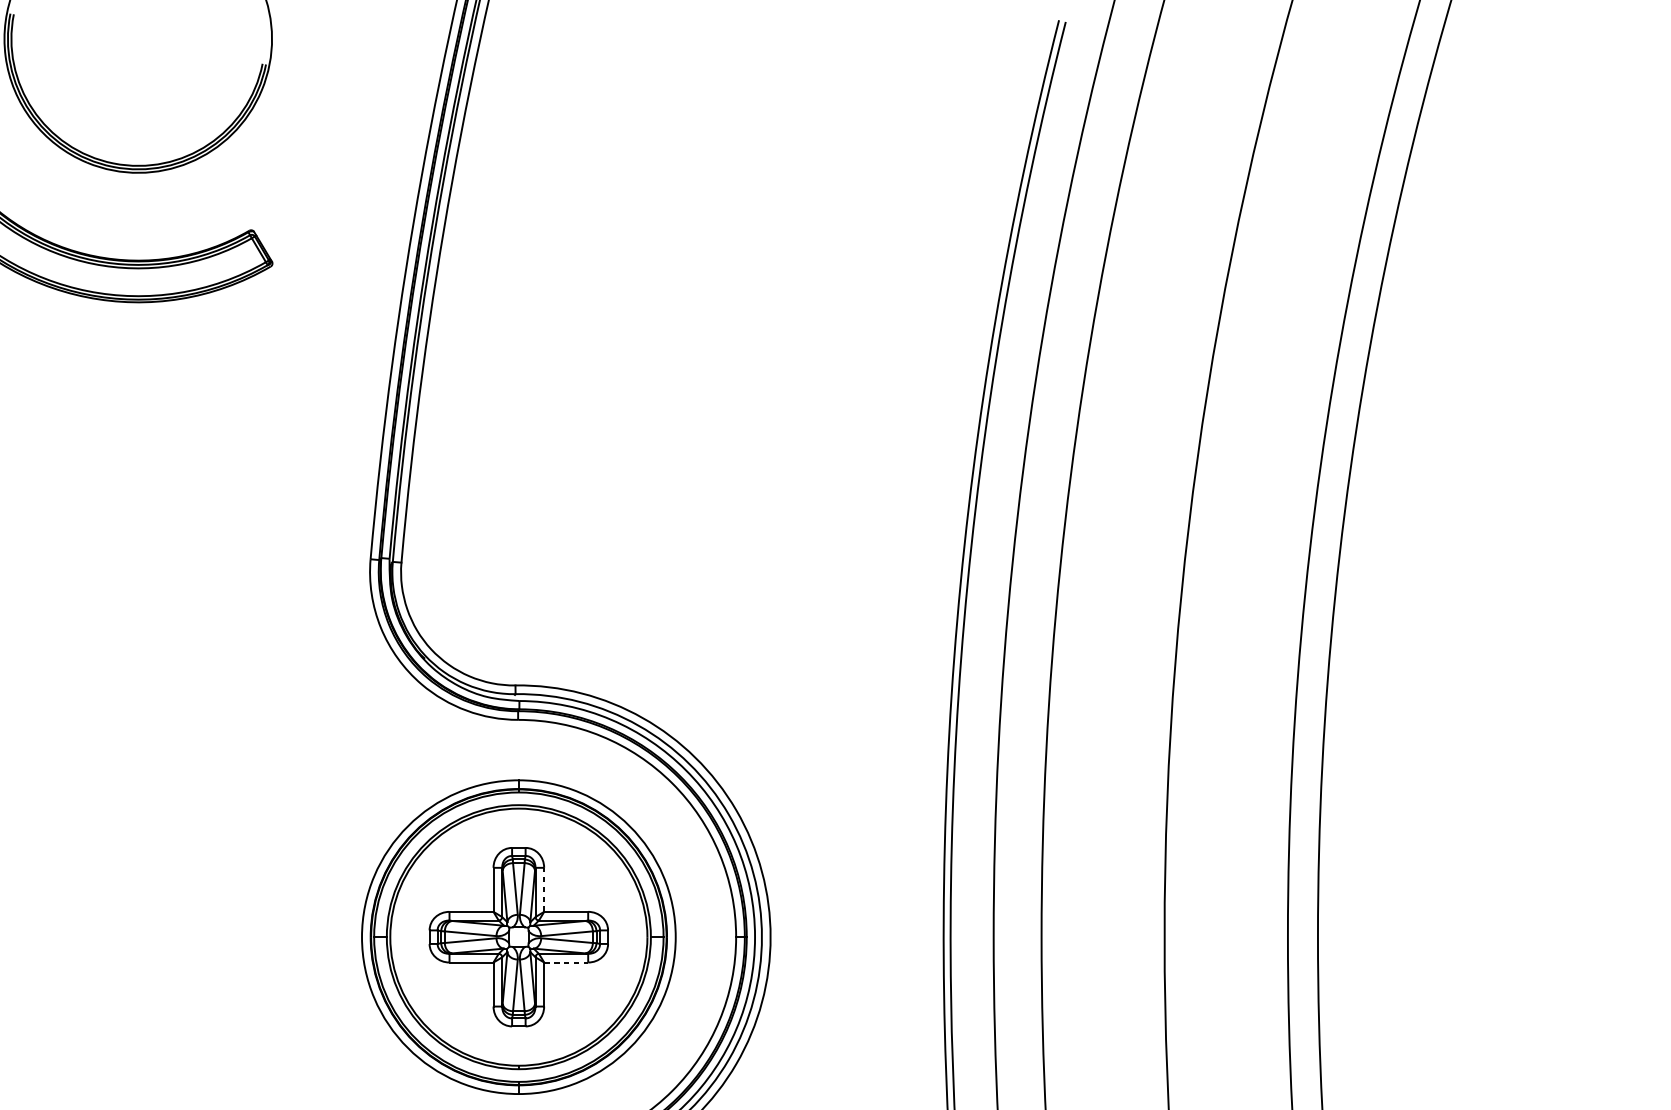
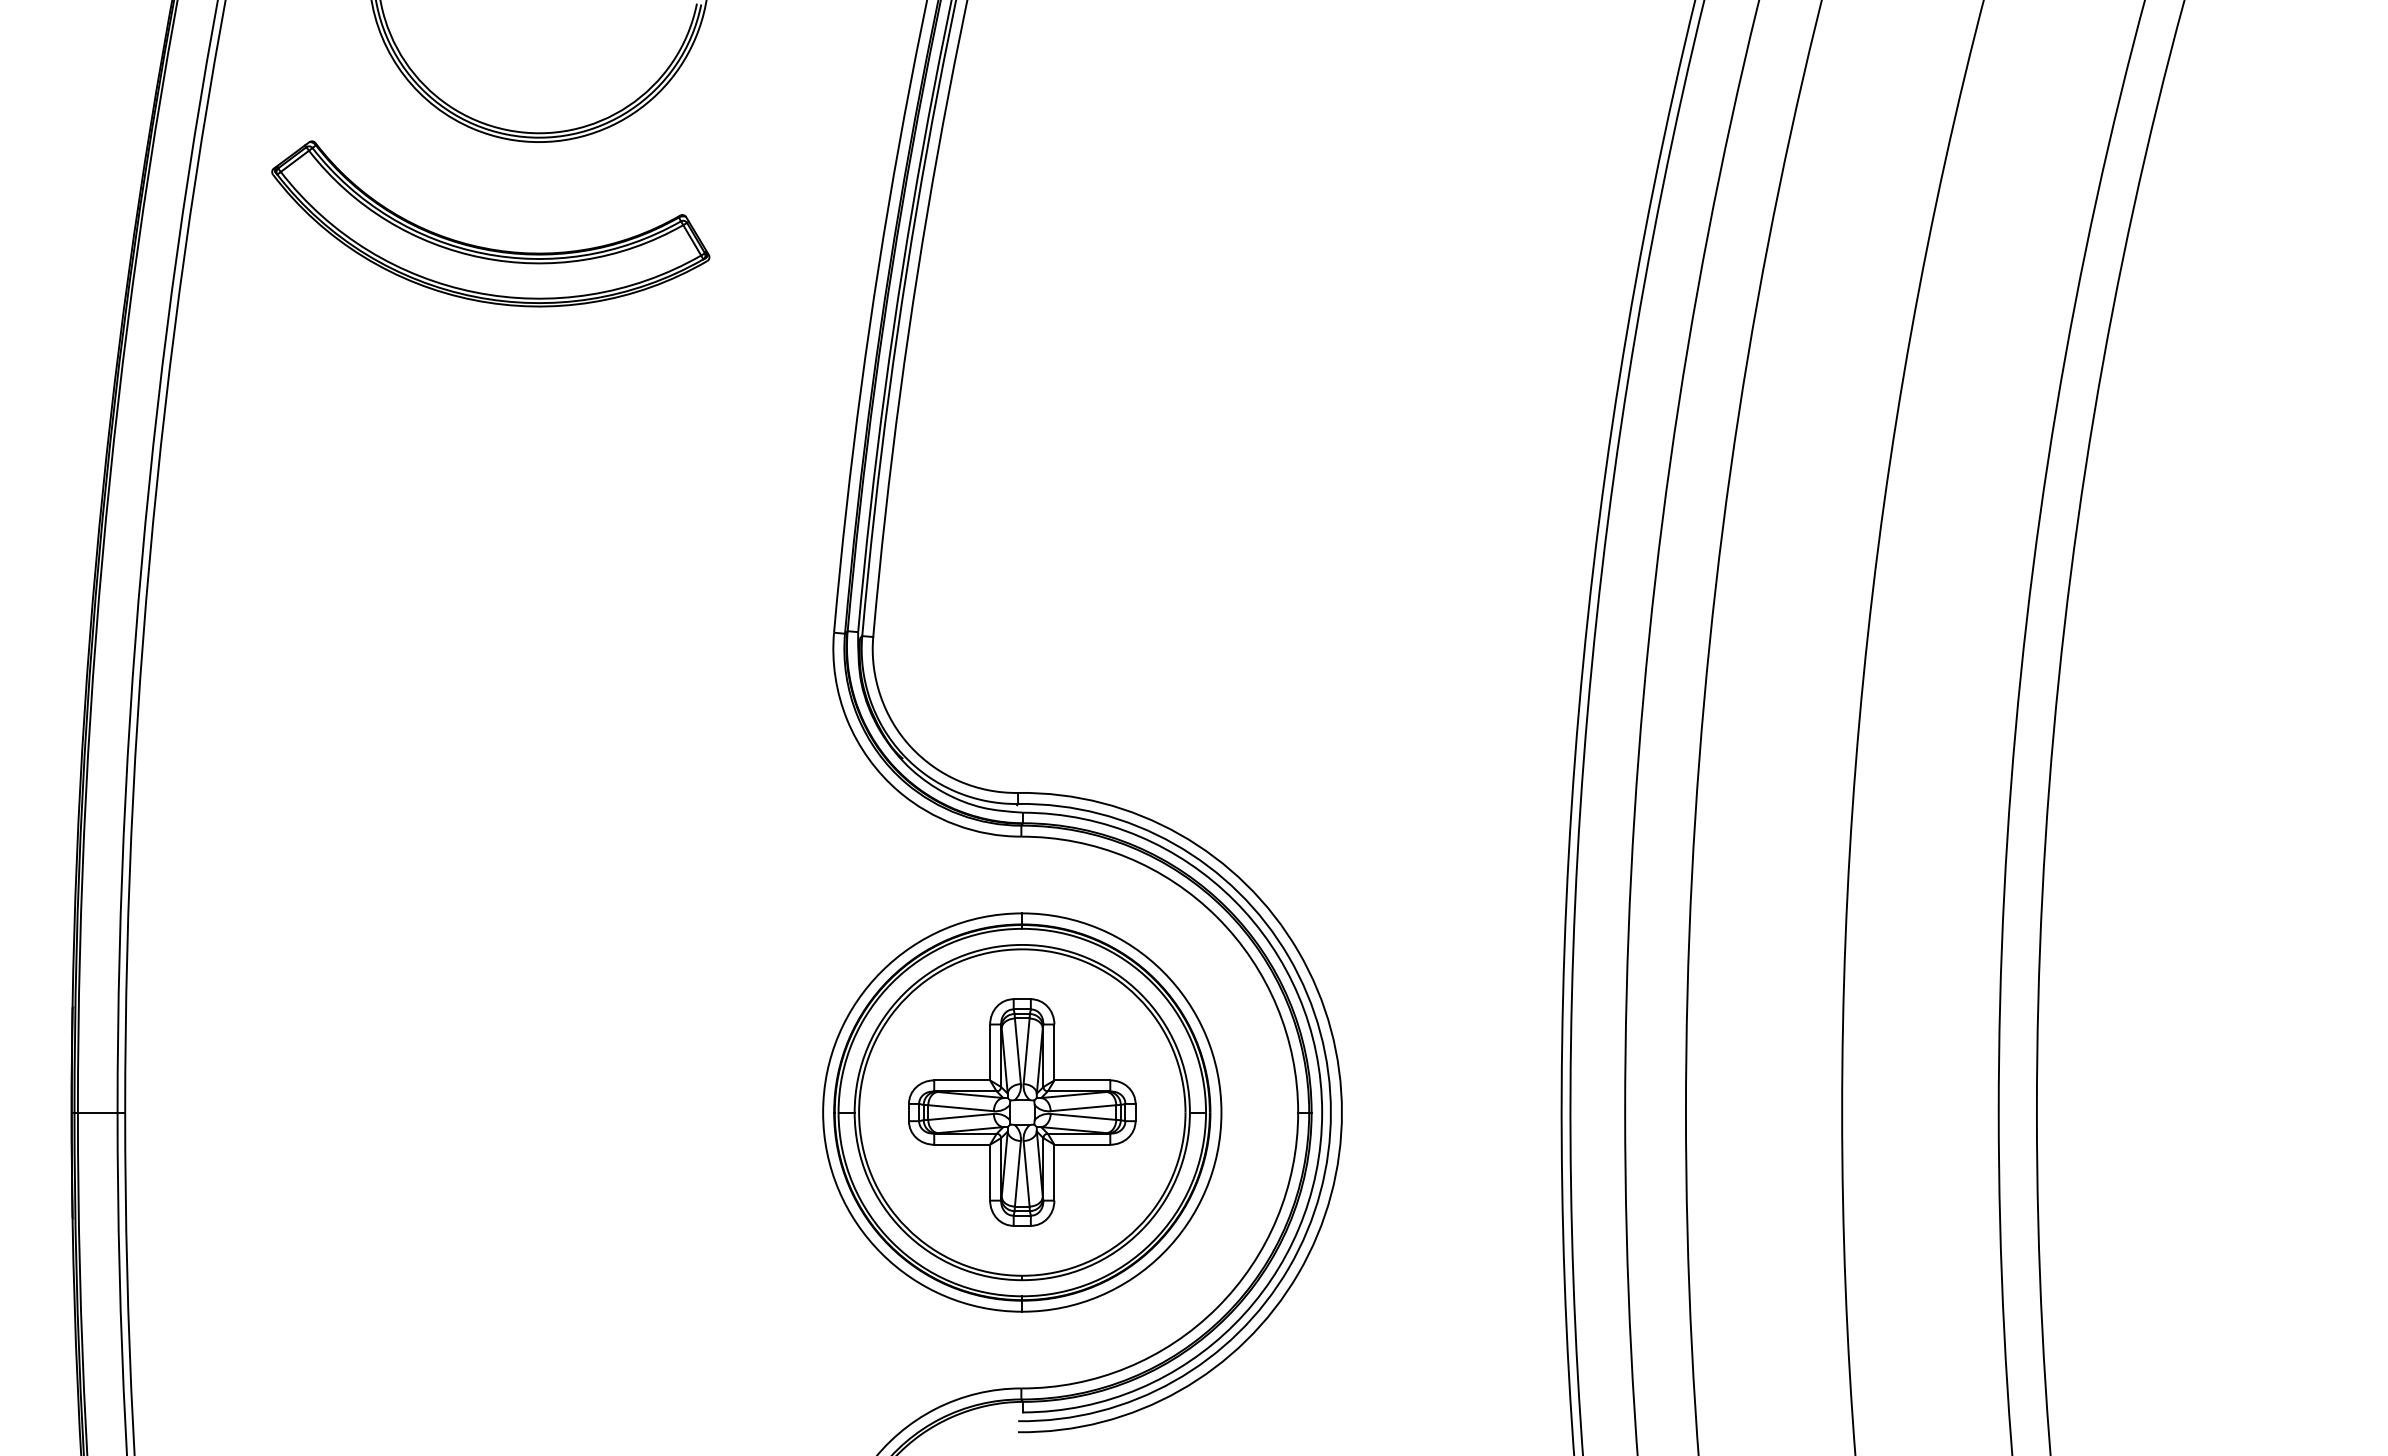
line: (544, 889) -> (1054, 1052), dashed -> solid
line: (566, 962) -> (1082, 1144), dashed -> solid

